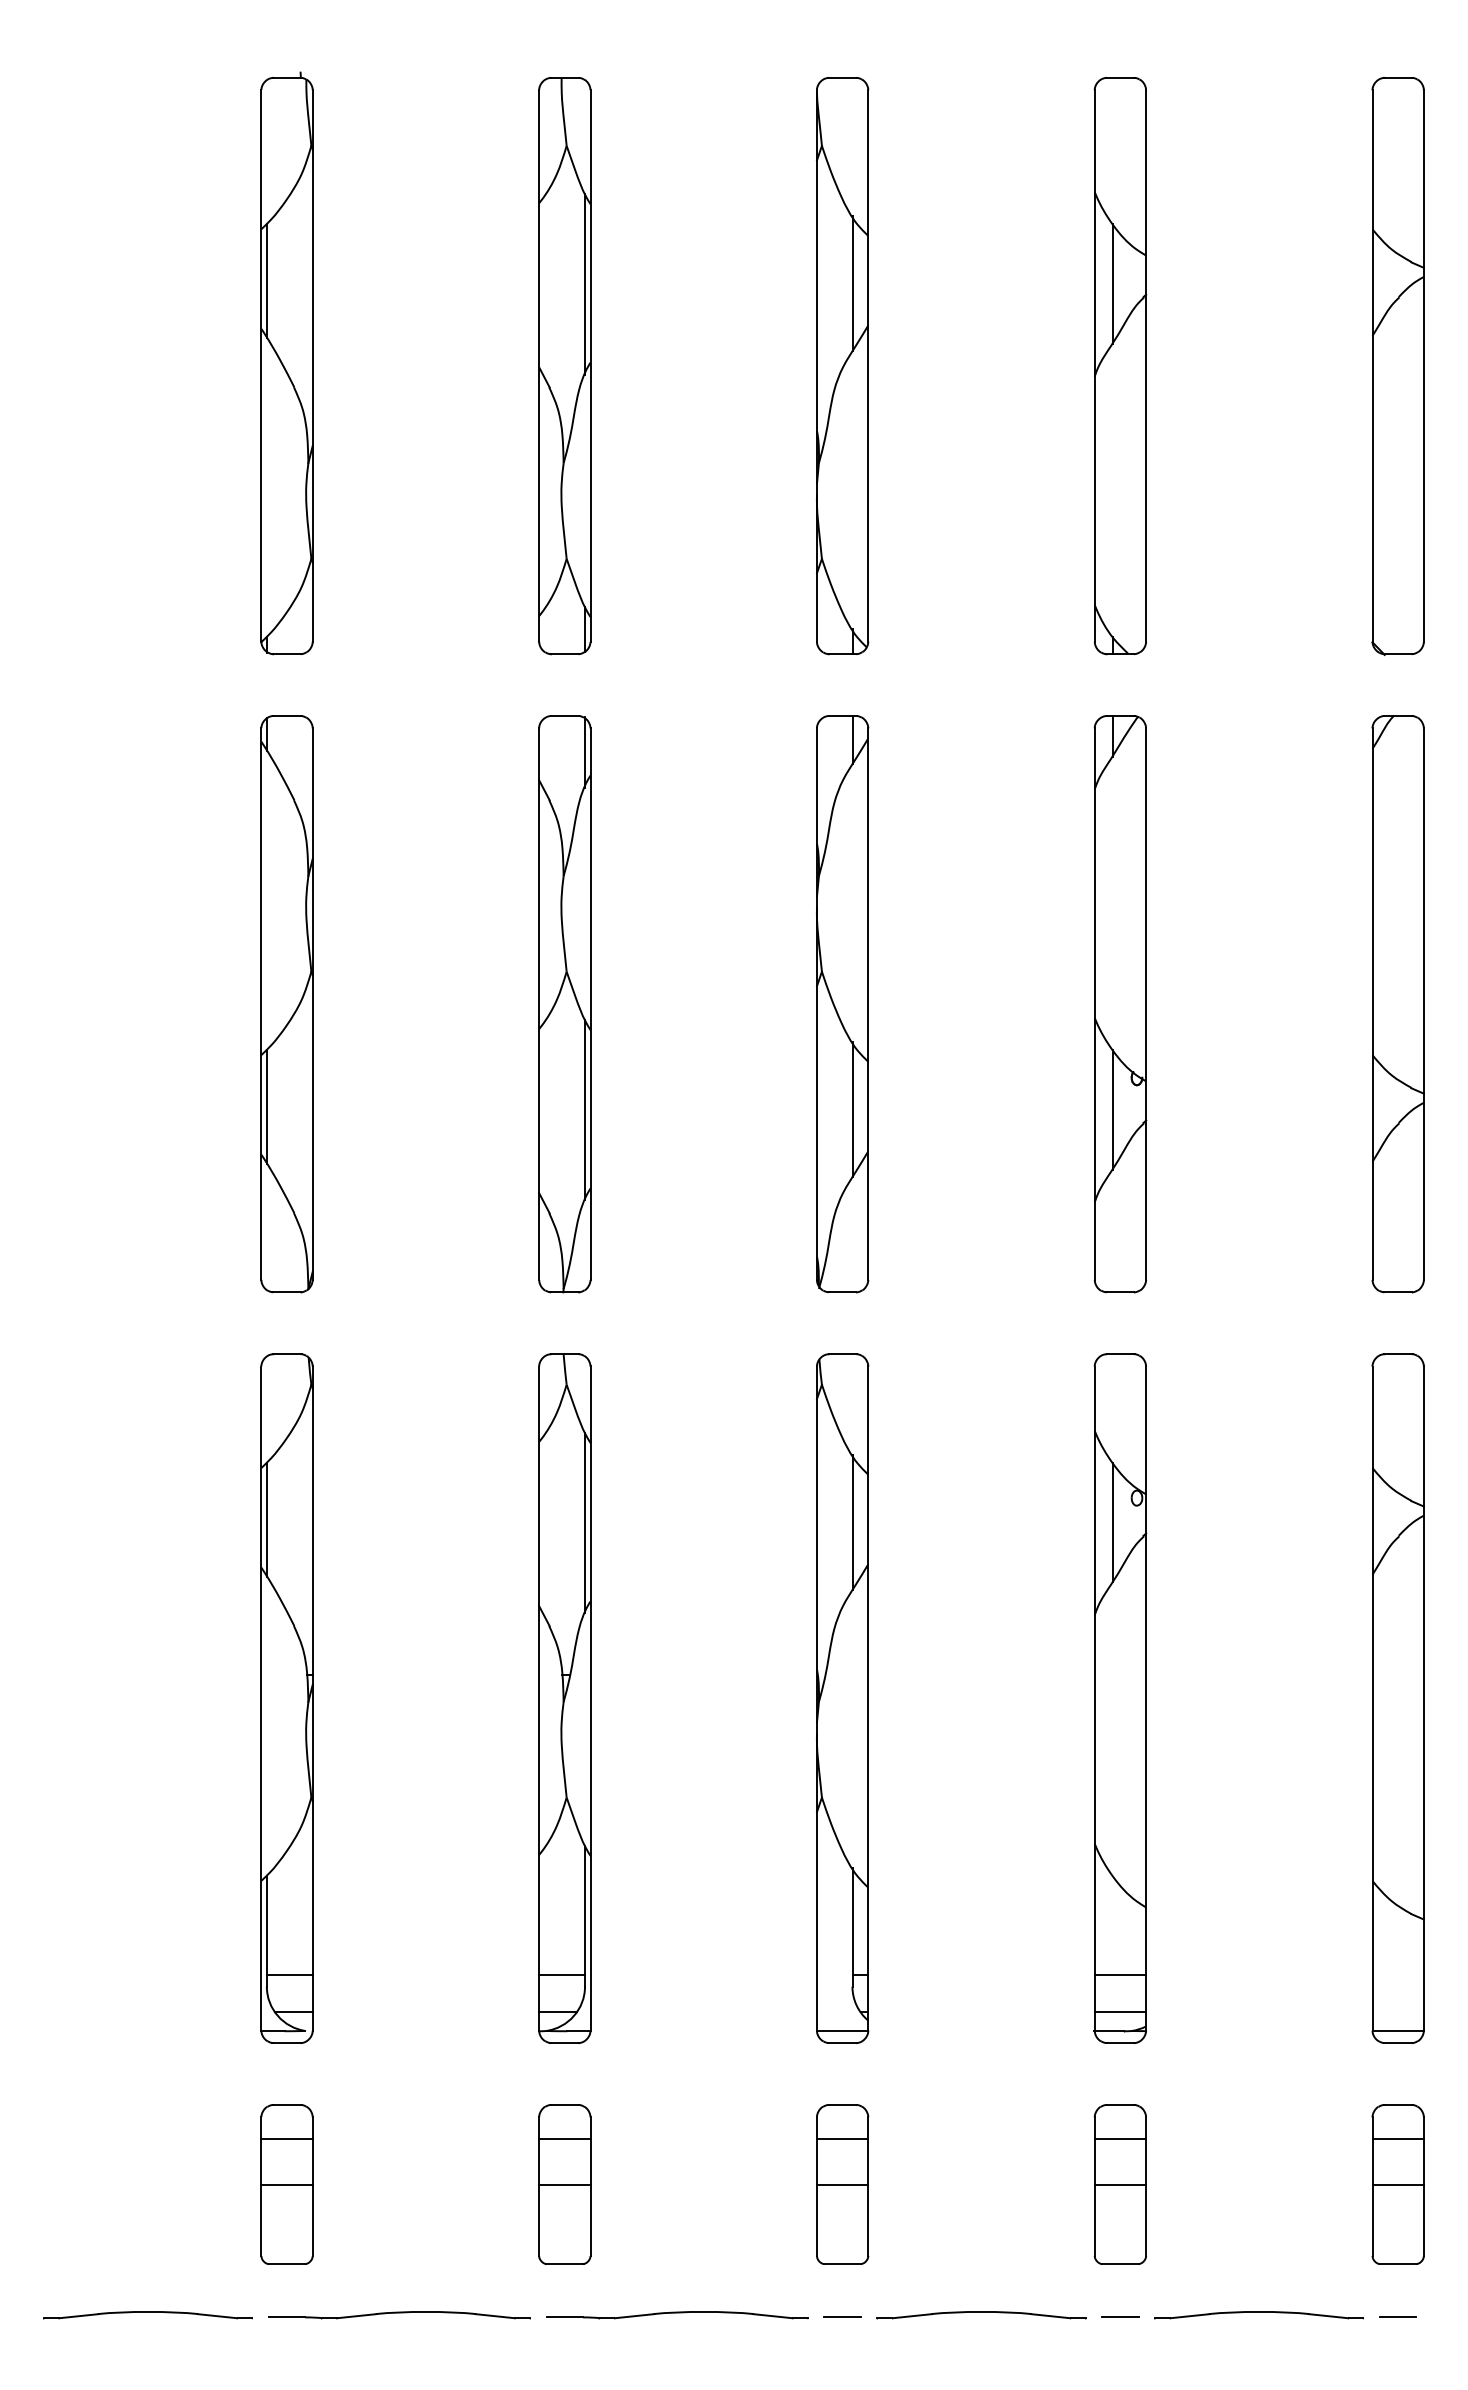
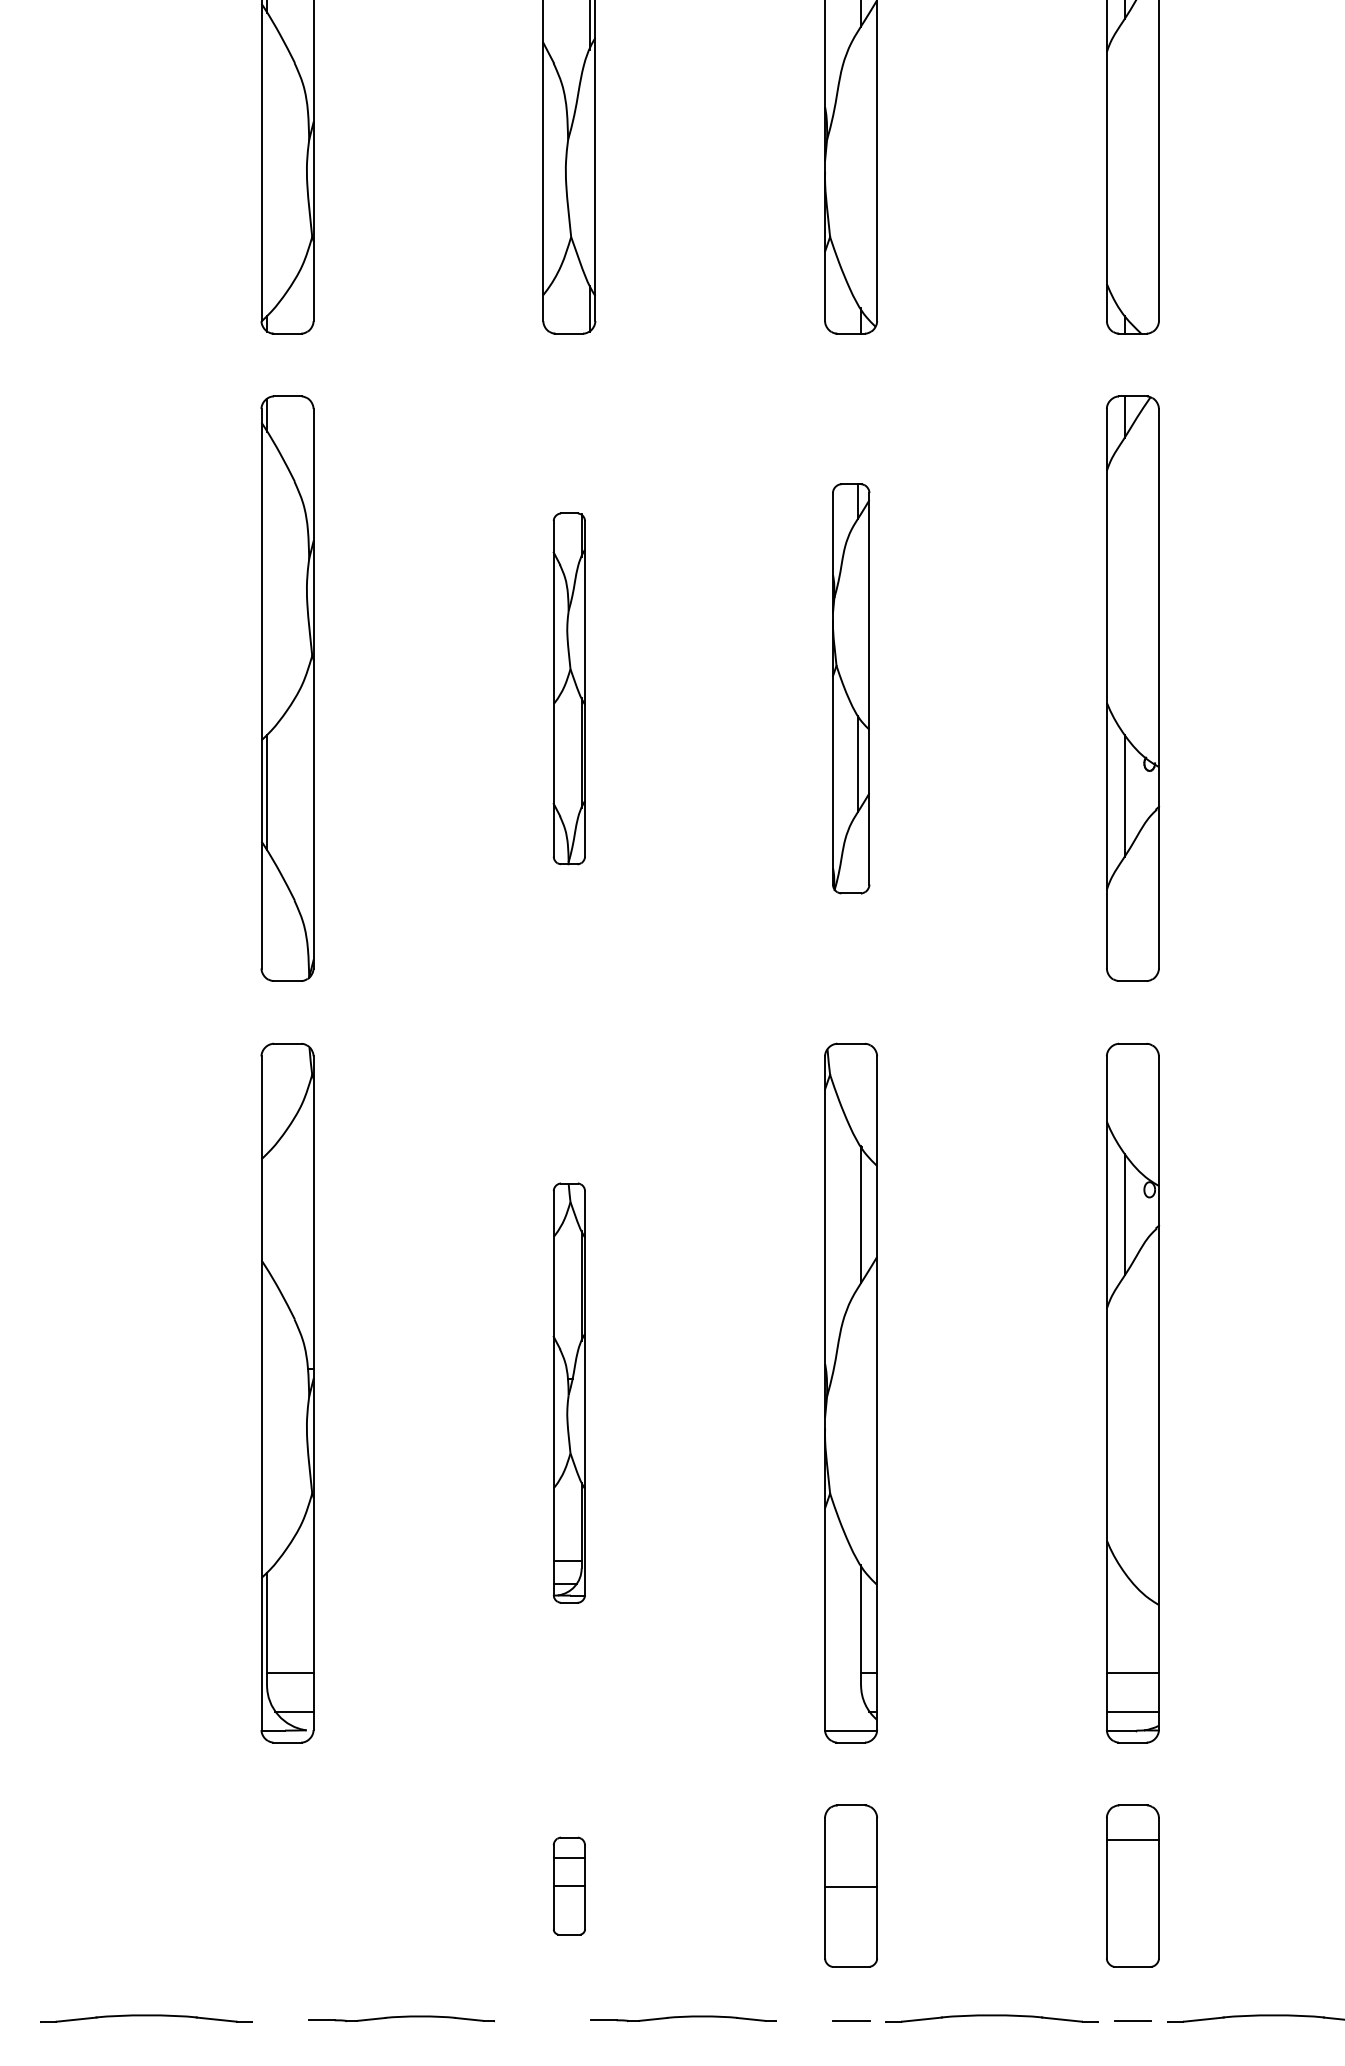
part: (564, 1004) -> (568, 689), size x0.6
part: (842, 1004) -> (850, 689), size x0.7
line: (266, 1519) -> (266, 1211), removed
part: (564, 1698) -> (568, 1393), size x0.6
line: (842, 2138) -> (850, 1839), removed
part: (286, 2184) -> (286, 1886), removed
part: (564, 2184) -> (568, 1886), size x0.6
line: (1120, 2185) -> (1132, 1887), removed
part: (399, 2315) -> (401, 2018), size x0.7
part: (677, 2315) -> (683, 2018), size x0.7

